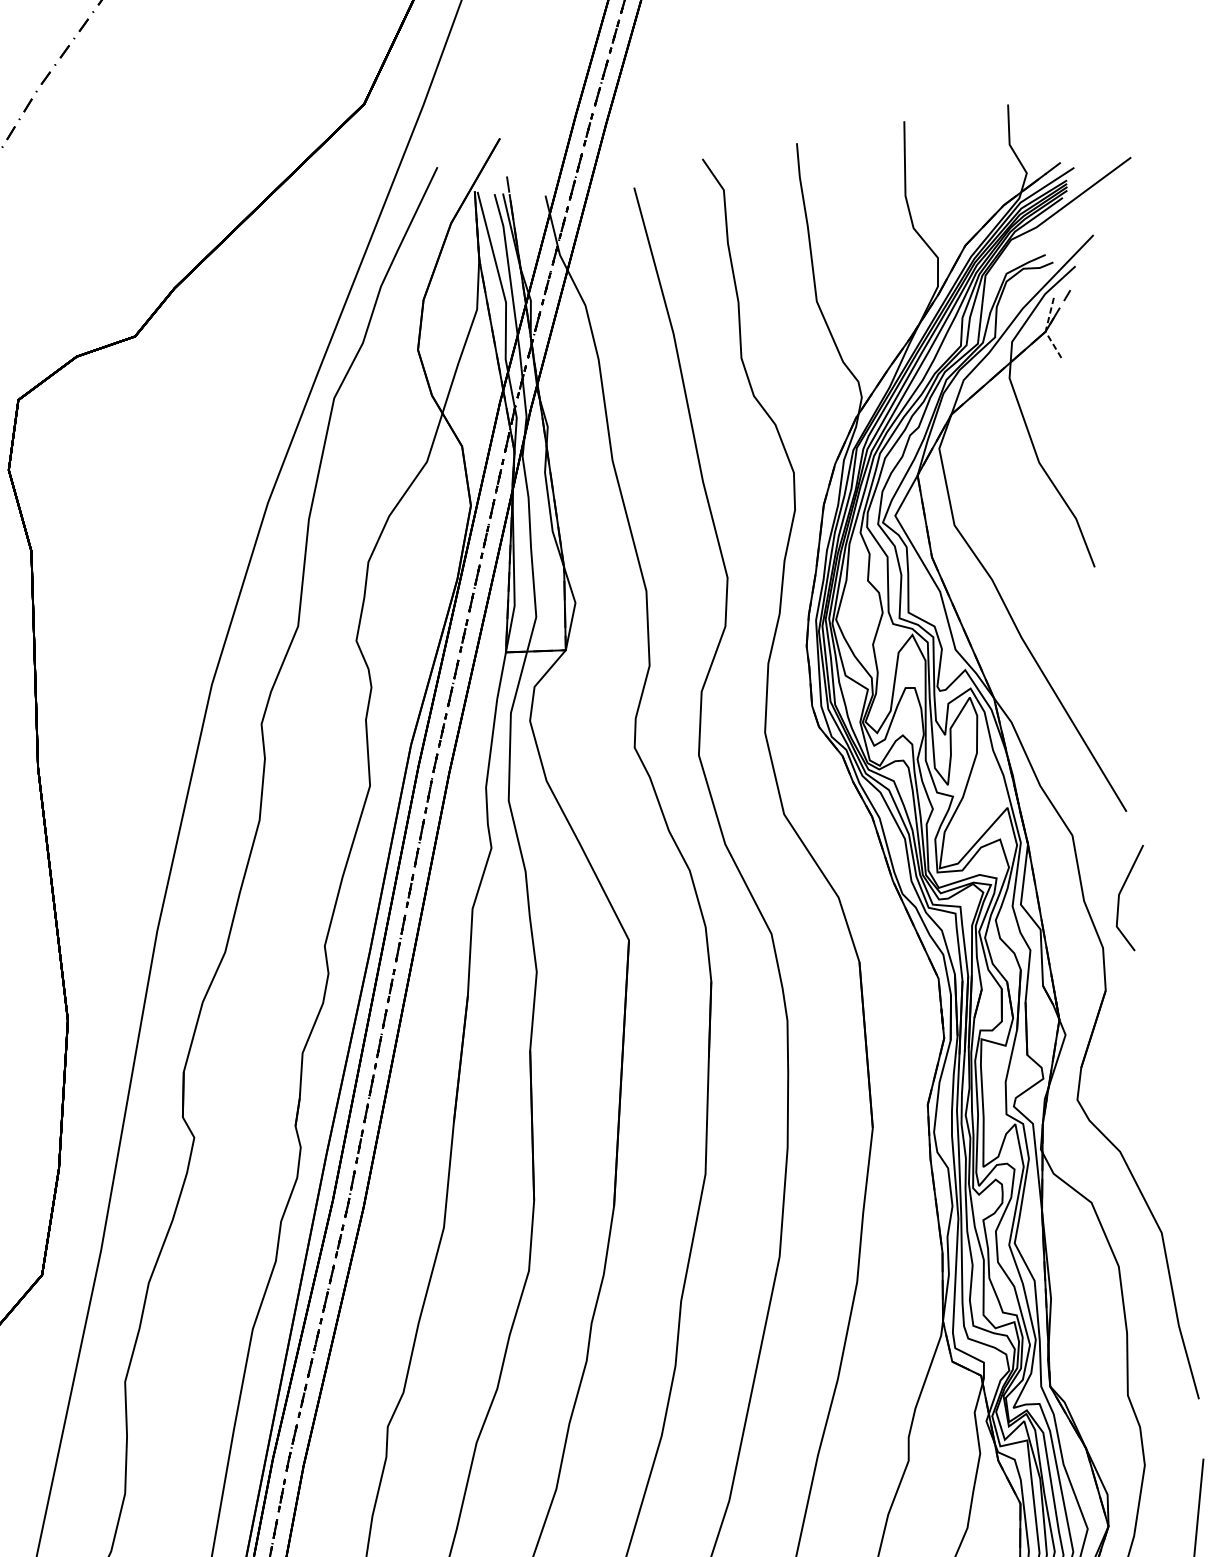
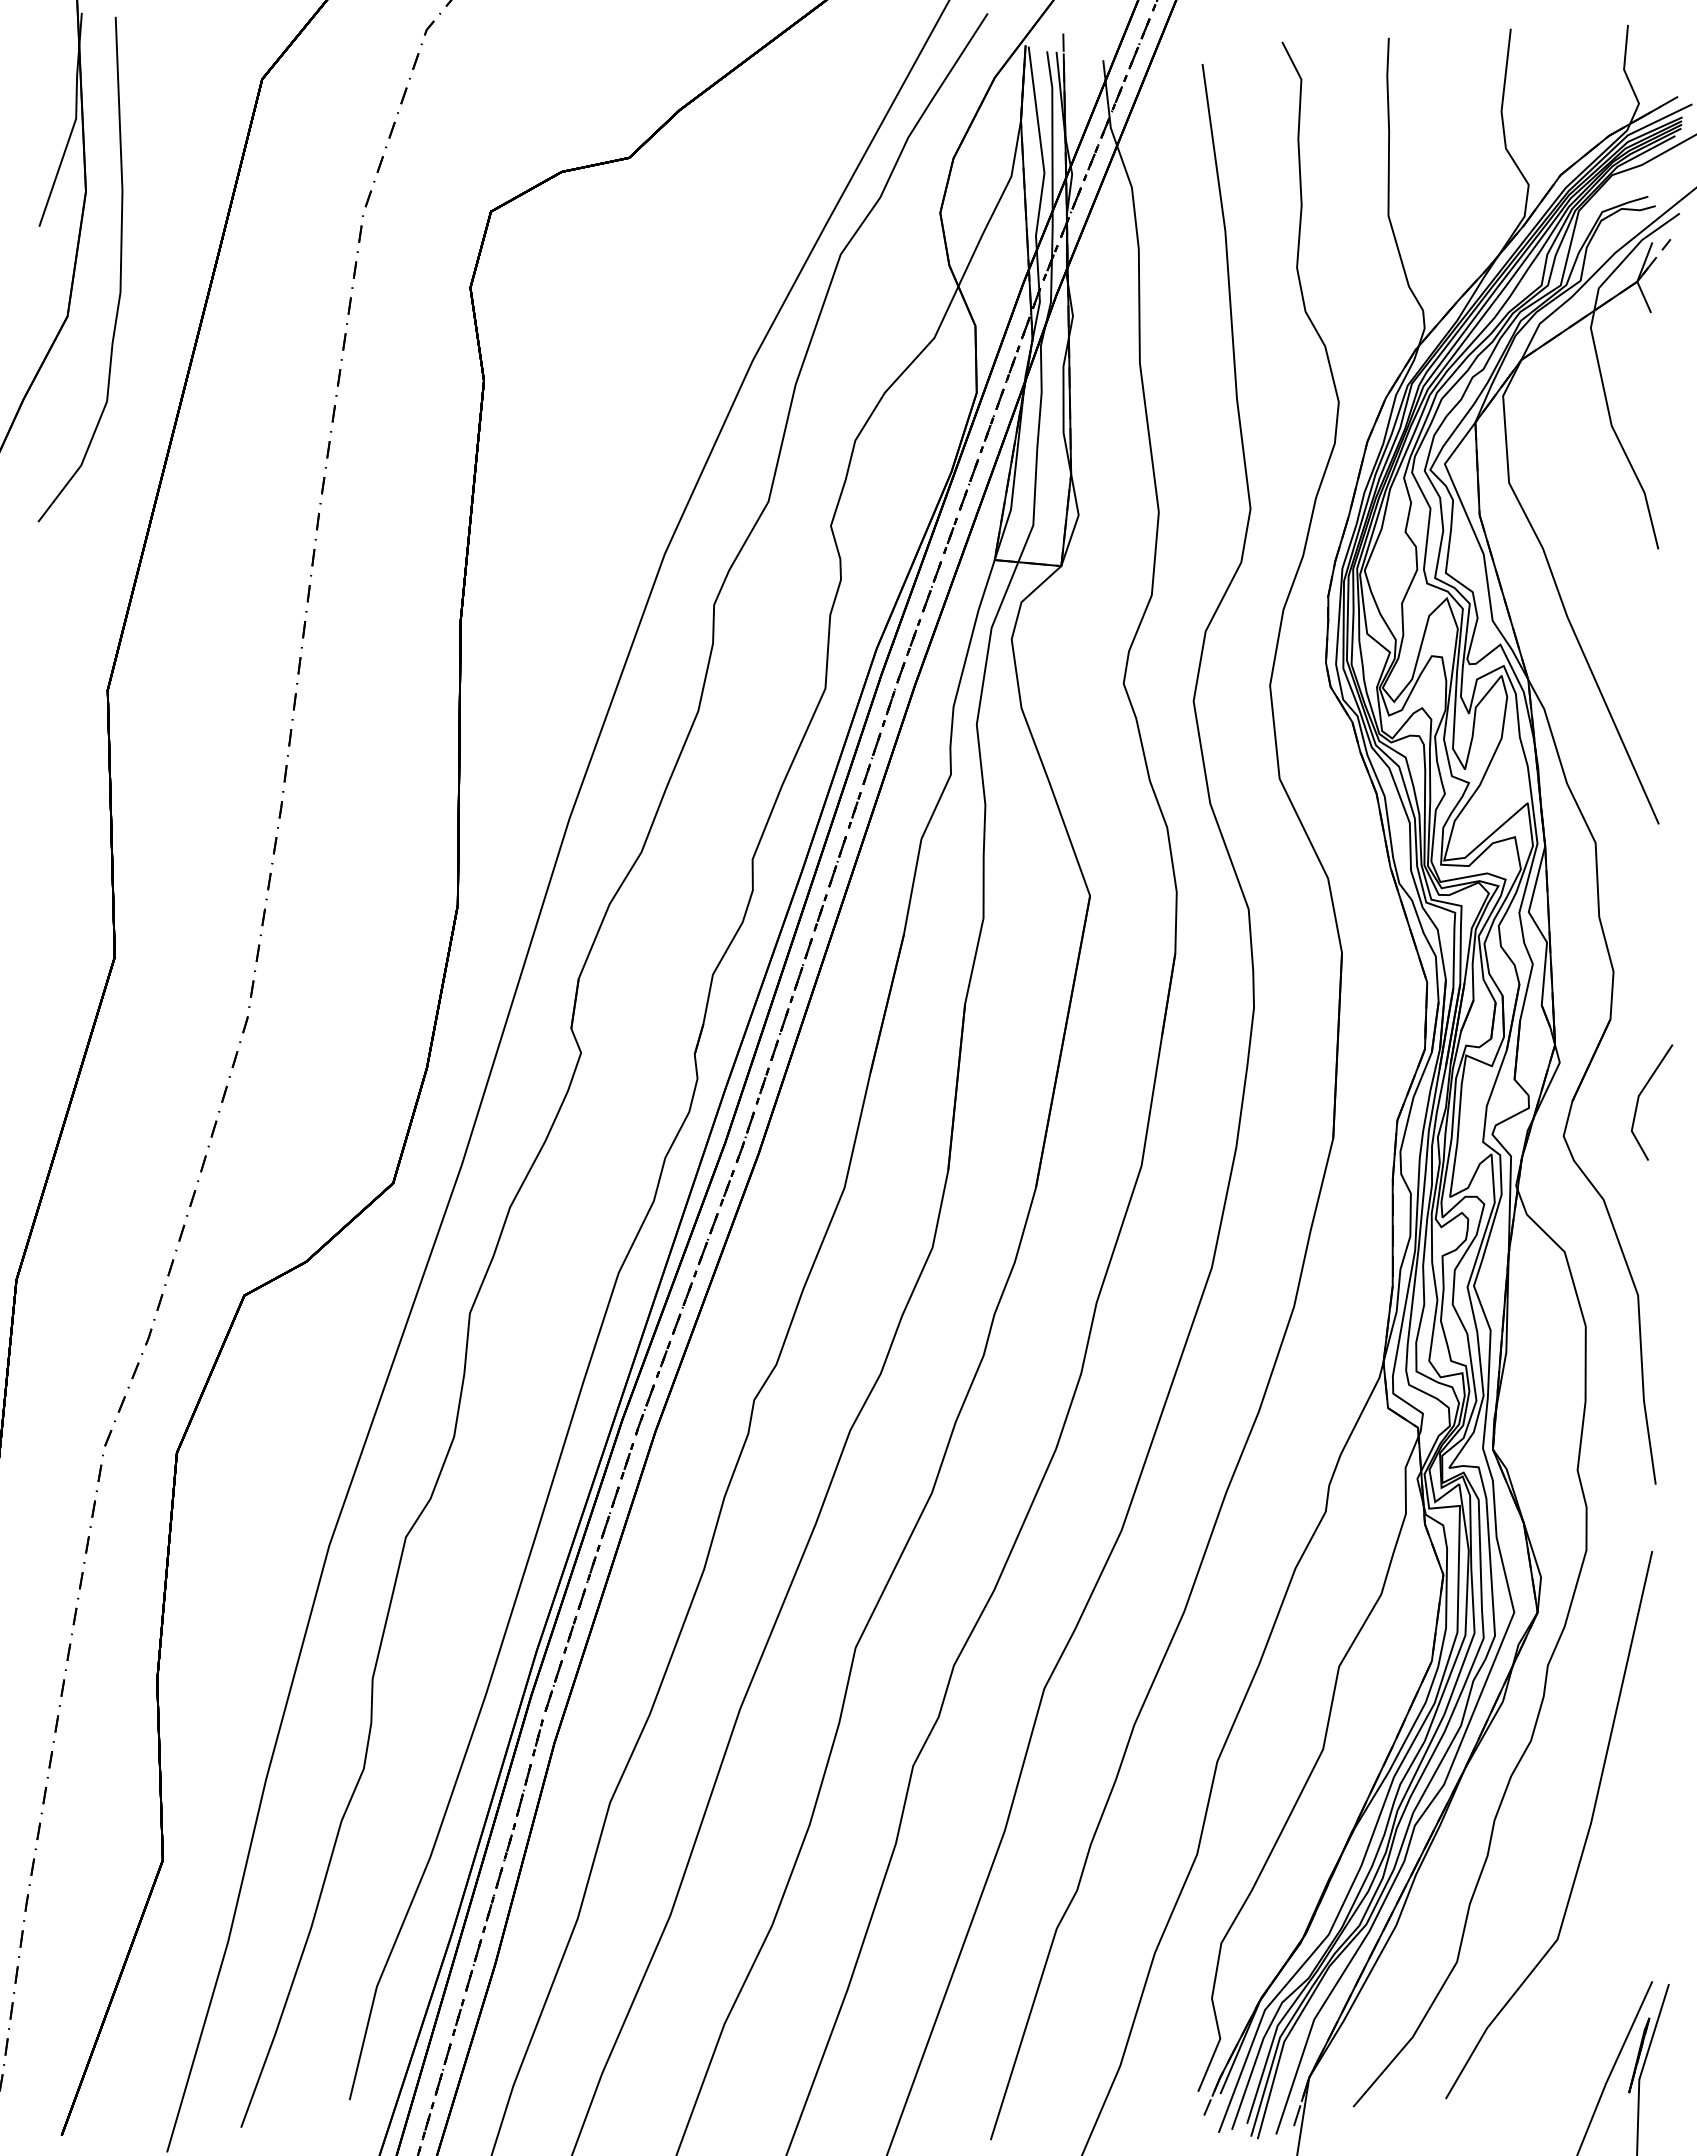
line: (1046, 328) -> (1638, 278), dashed -> solid
line: (1119, 896) -> (1639, 1098), moved

